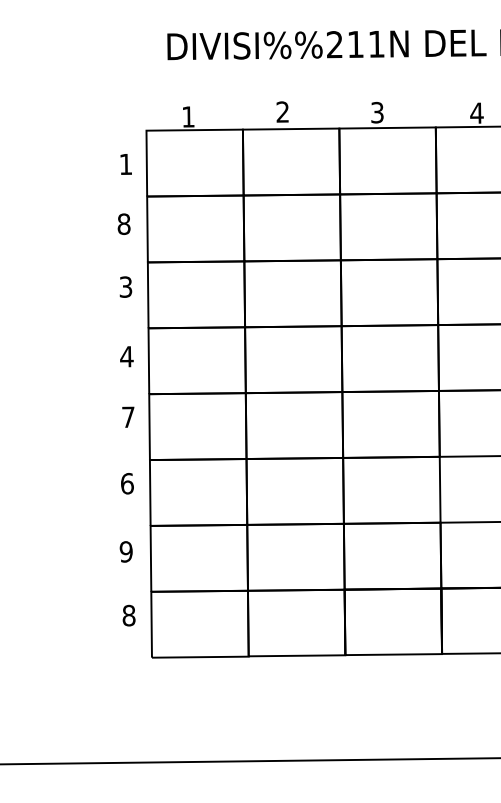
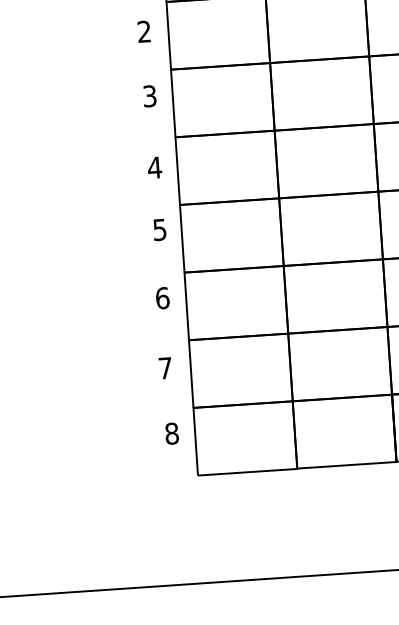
text: (123, 223) -> (143, 31), 8 -> 2
text: (128, 417) -> (160, 230), 7 -> 5
text: (125, 551) -> (164, 367), 9 -> 7

